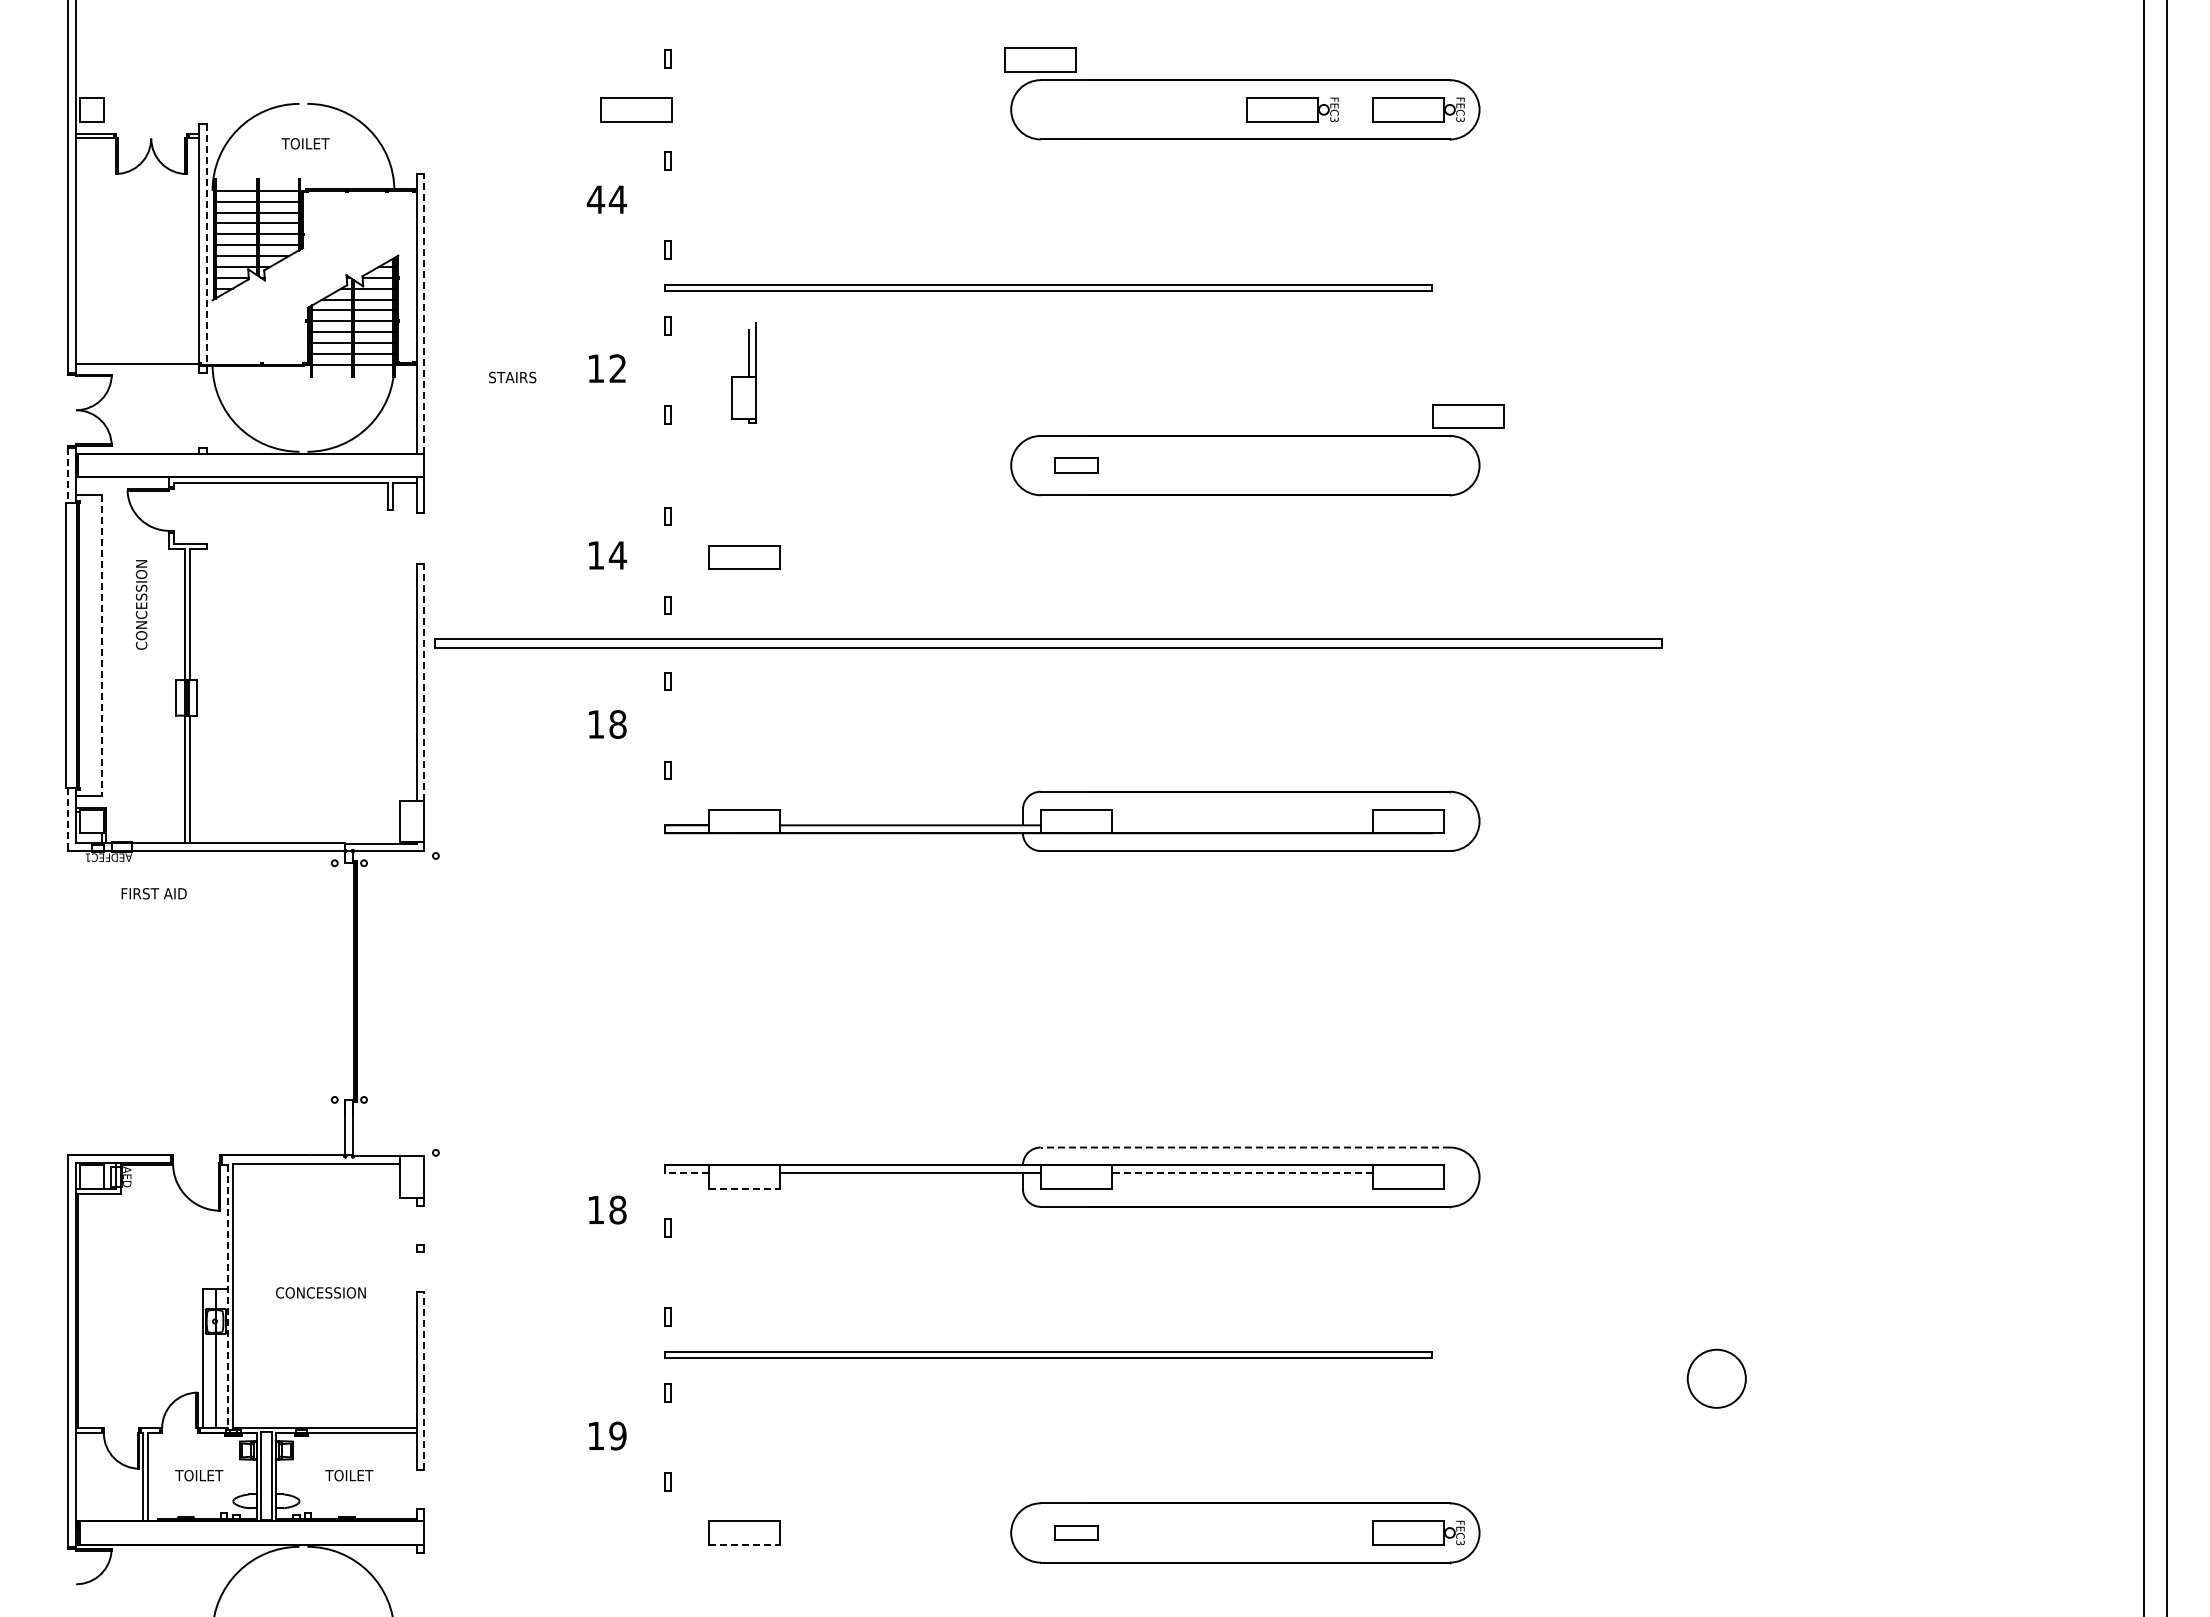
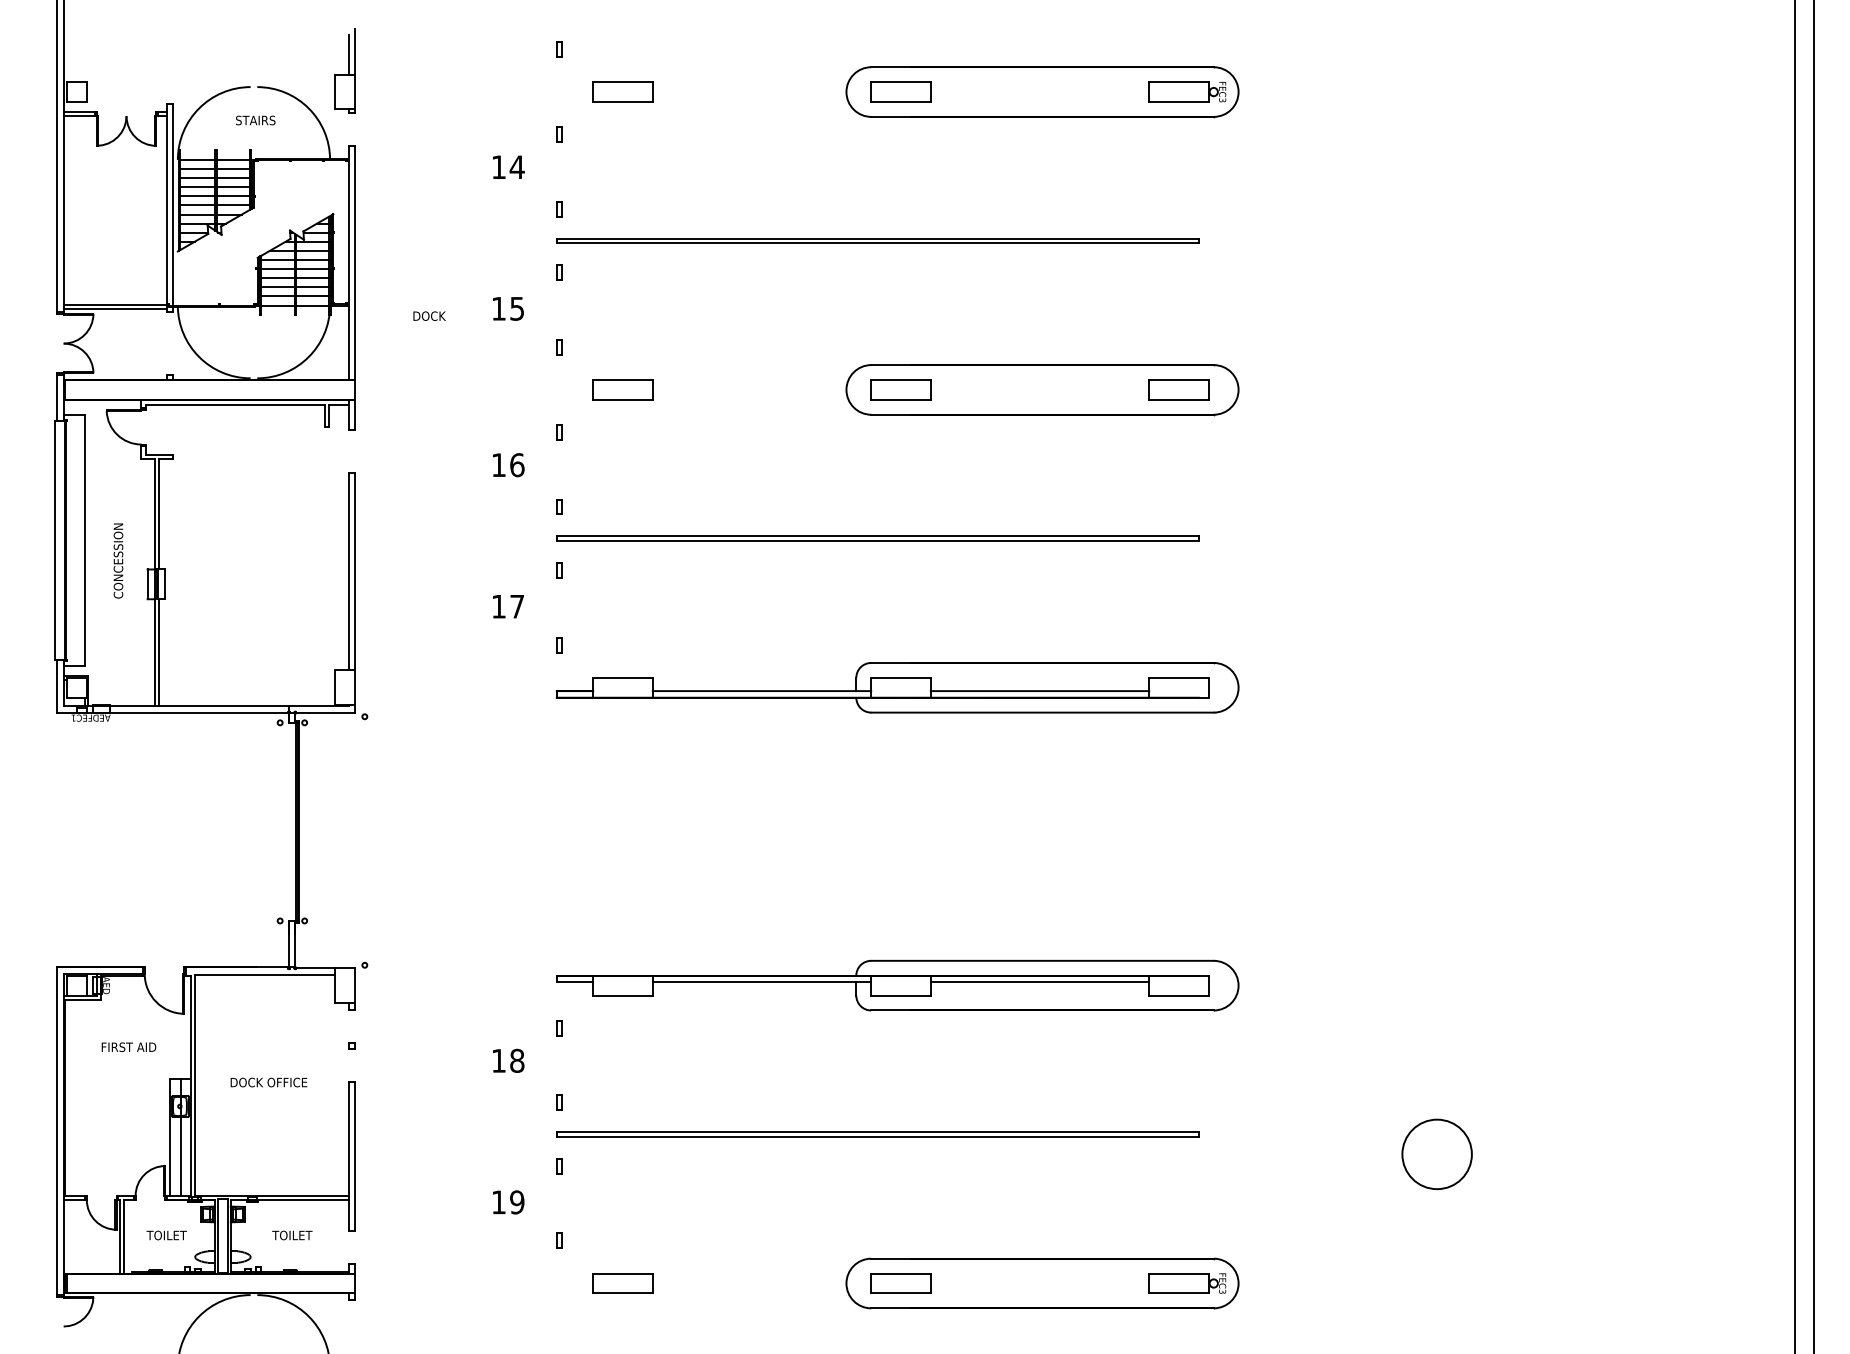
part: (1040, 59) -> (901, 91), moved
part: (636, 109) -> (623, 91), moved
part: (1292, 109) -> (1081, 91), removed
text: (305, 143) -> (255, 120), TOILET -> STAIRS
text: (595, 199) -> (498, 167), 44 -> 14
line: (206, 248) -> (172, 208), dashed -> solid
line: (424, 313) -> (355, 262), dashed -> solid
line: (137, 368) -> (115, 308), added
text: (617, 368) -> (516, 308), 12 -> 15
part: (743, 372) -> (344, 70), moved
text: (512, 377) -> (428, 316), STAIRS -> DOCK
part: (1468, 416) -> (1179, 389), moved
part: (1076, 465) -> (901, 389), size x1.67
line: (68, 475) -> (57, 398), dashed -> solid
text: (617, 555) -> (516, 465), 14 -> 16
part: (744, 557) -> (623, 389), moved
text: (141, 604) -> (118, 560), moved
part: (1048, 643) -> (877, 538), size x0.62
line: (101, 645) -> (84, 540), dashed -> solid
line: (424, 682) -> (355, 571), dashed -> solid
text: (617, 724) -> (516, 606), 18 -> 17
line: (68, 819) -> (57, 686), dashed -> solid
line: (1241, 825) -> (1039, 691), added
text: (153, 893) -> (128, 1047), moved
line: (1245, 1147) -> (1042, 960), dashed -> solid
line: (686, 1173) -> (574, 982), dashed -> solid
line: (1241, 1173) -> (1039, 982), dashed -> solid
line: (744, 1189) -> (623, 995), dashed -> solid
text: (607, 1209) -> (508, 1060), moved
text: (321, 1292) -> (269, 1082), CONCESSION -> DOCK OFFICE
line: (227, 1297) -> (190, 1086), dashed -> solid
circle: (1716, 1378) -> (1436, 1154), size x1.43
line: (424, 1380) -> (355, 1155), dashed -> solid
part: (1076, 1532) -> (901, 1283), size x1.67
line: (744, 1544) -> (623, 1293), dashed -> solid

